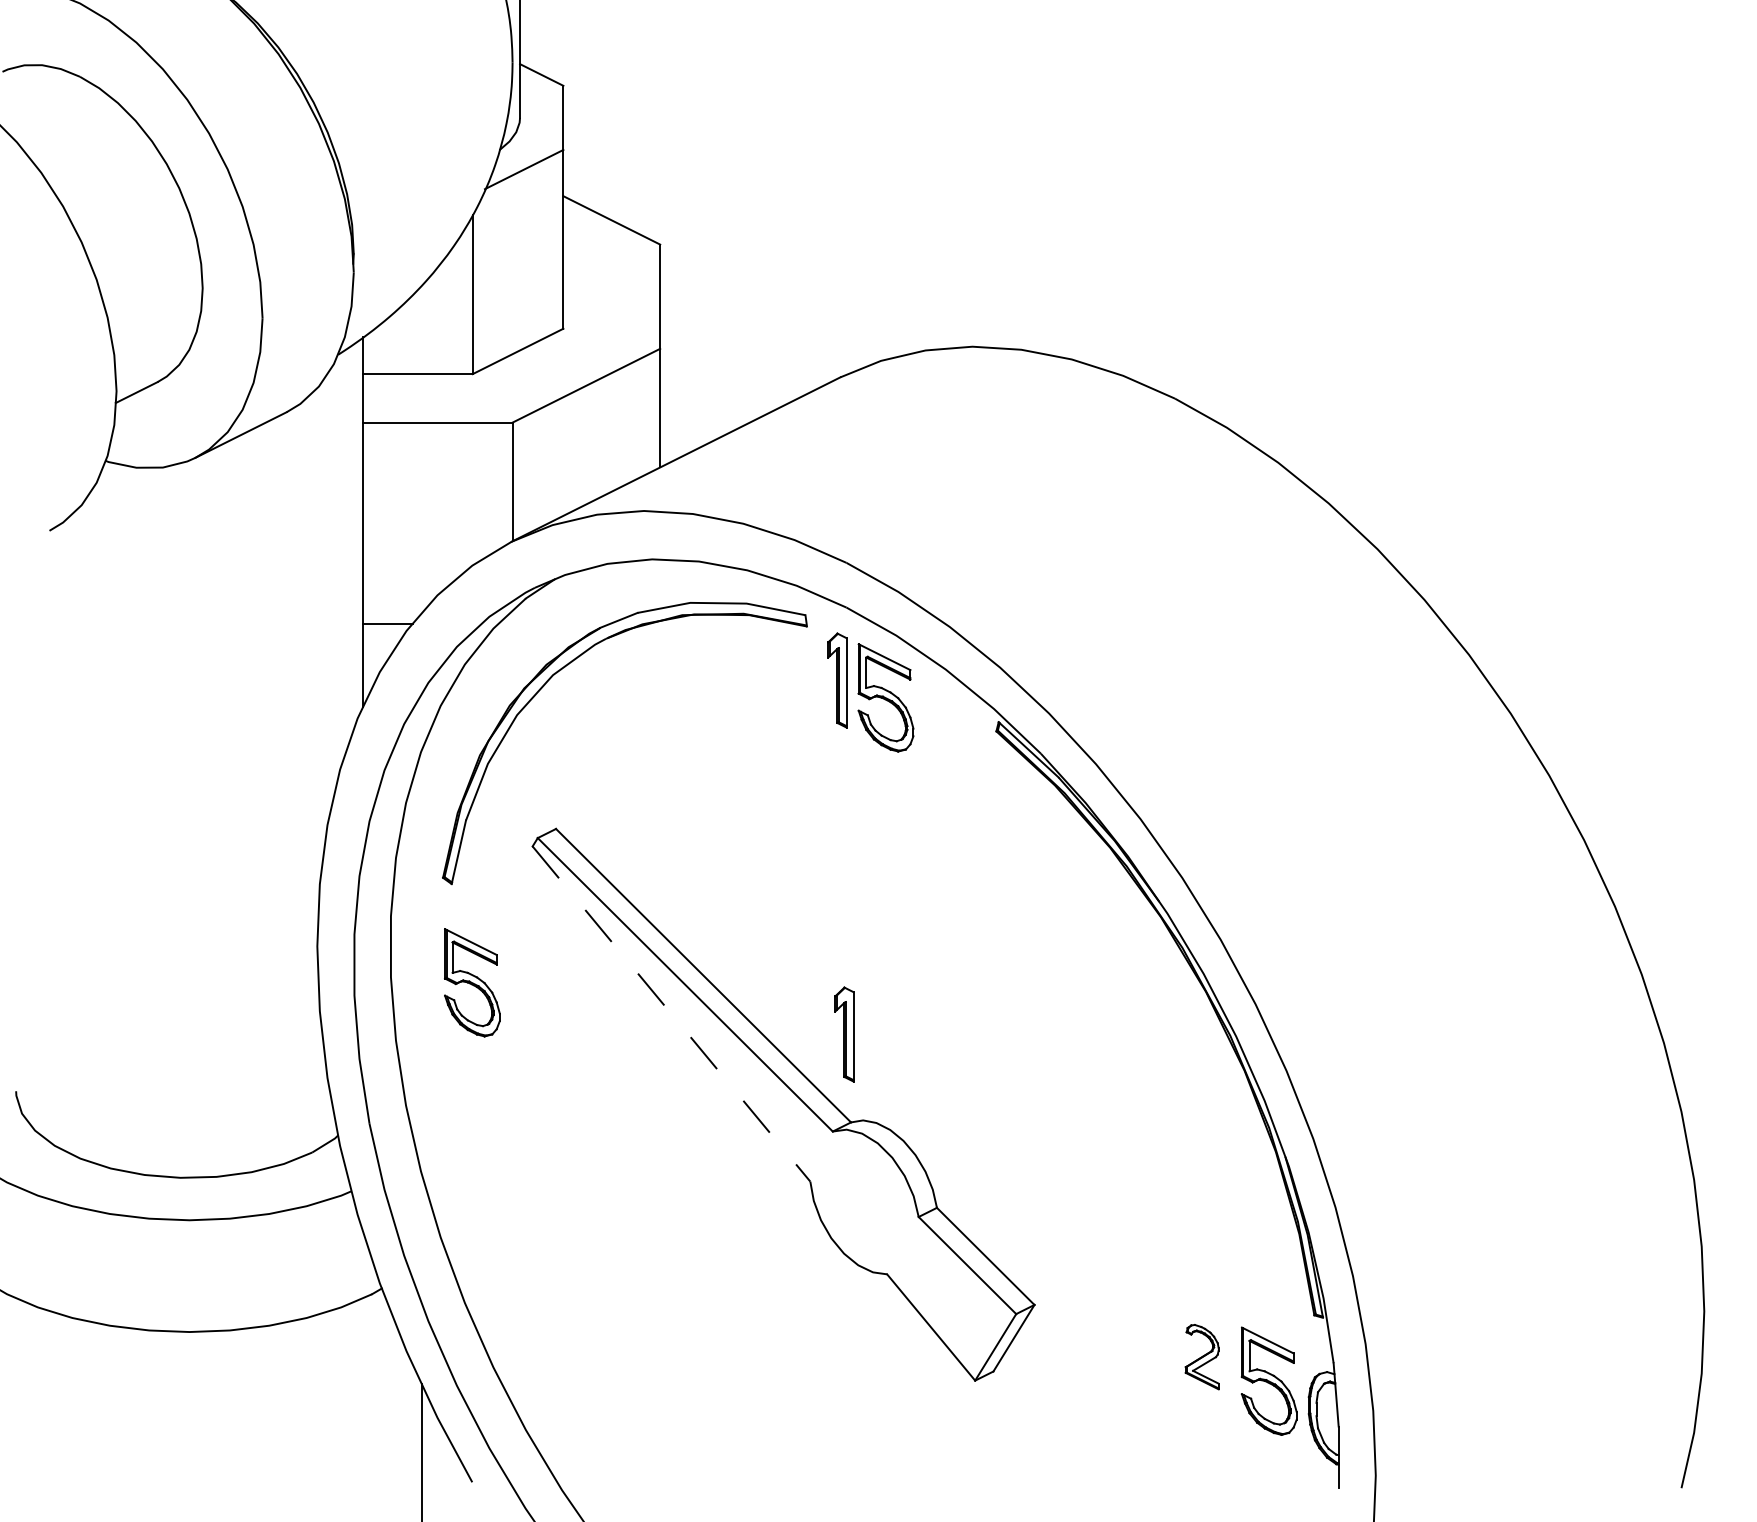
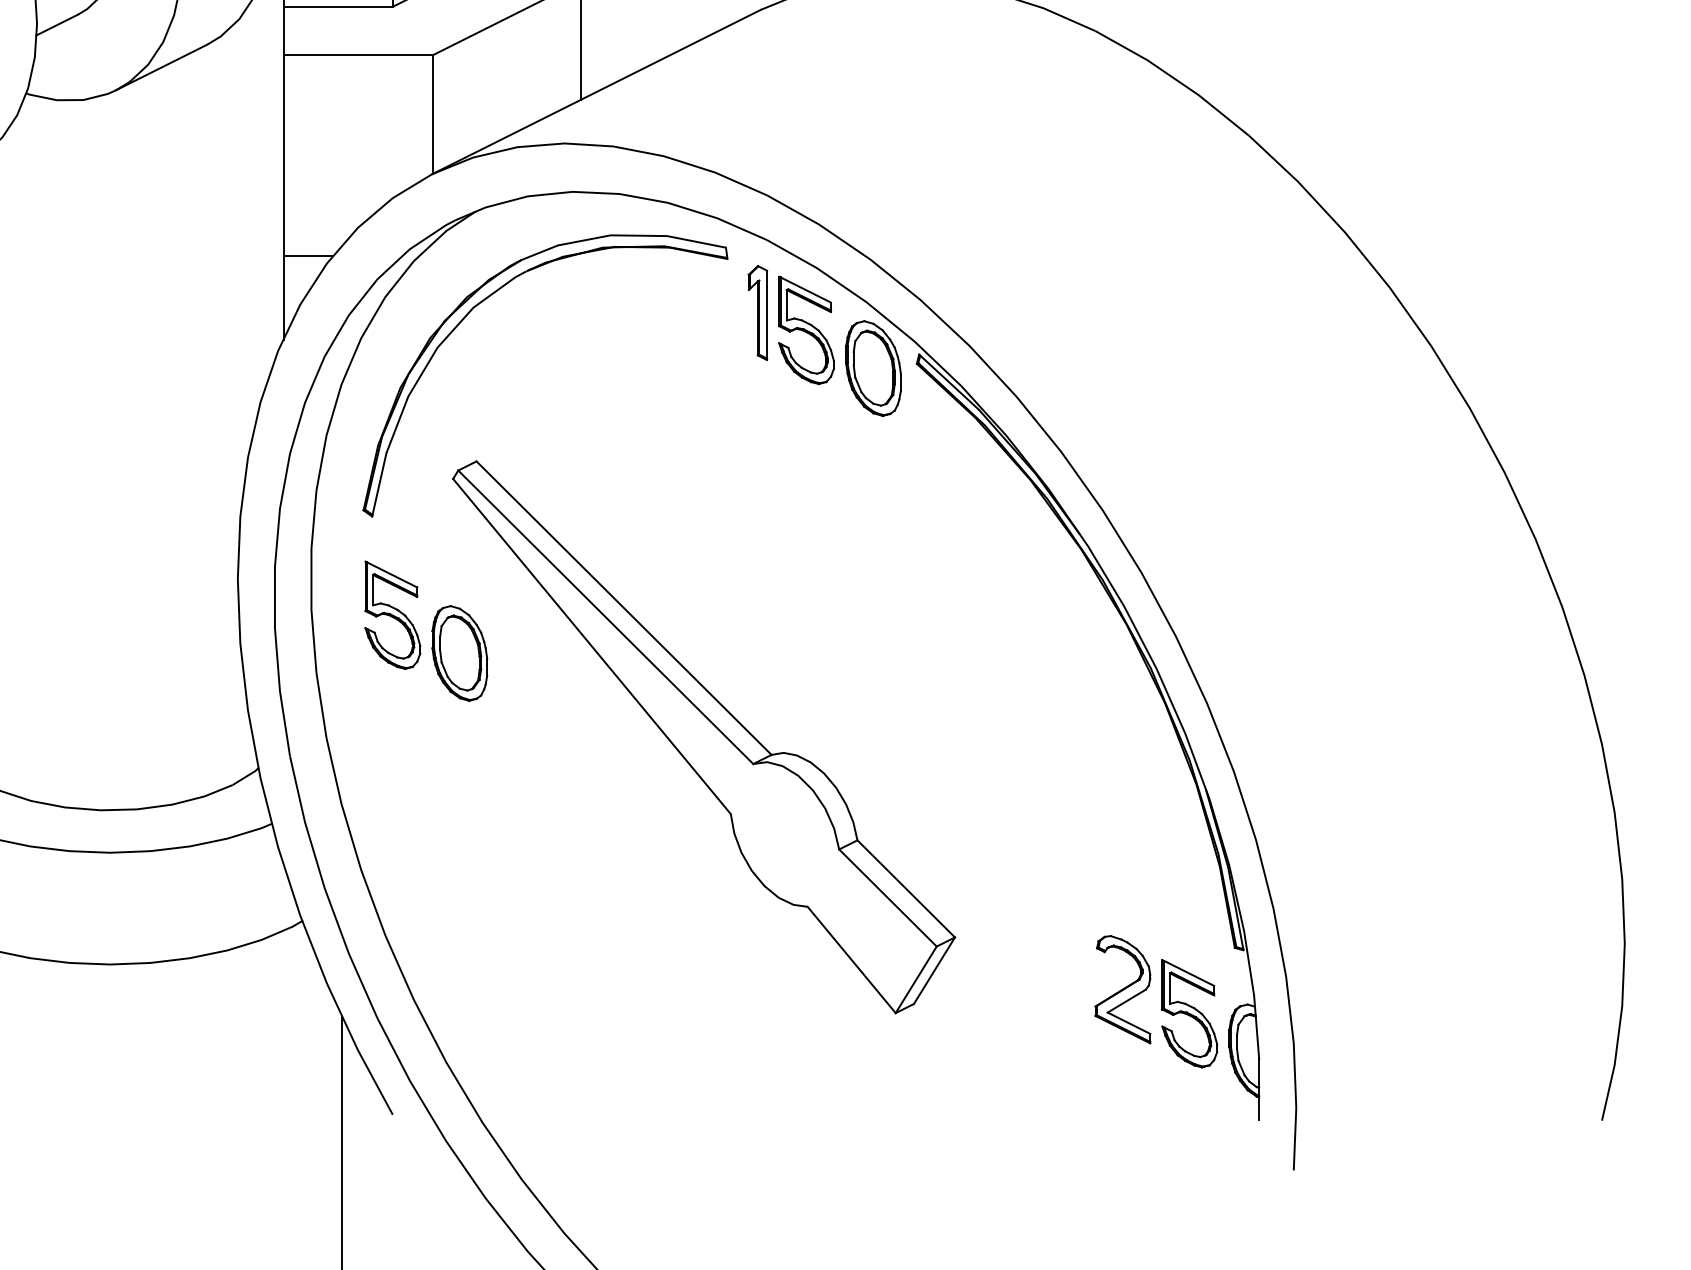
part: (952, 735) -> (873, 367), added
line: (671, 1014) -> (592, 646), dashed -> solid
part: (538, 1020) -> (459, 652), added
part: (844, 1034) -> (765, 666), removed
part: (1201, 1356) -> (1122, 988), size x1.67

